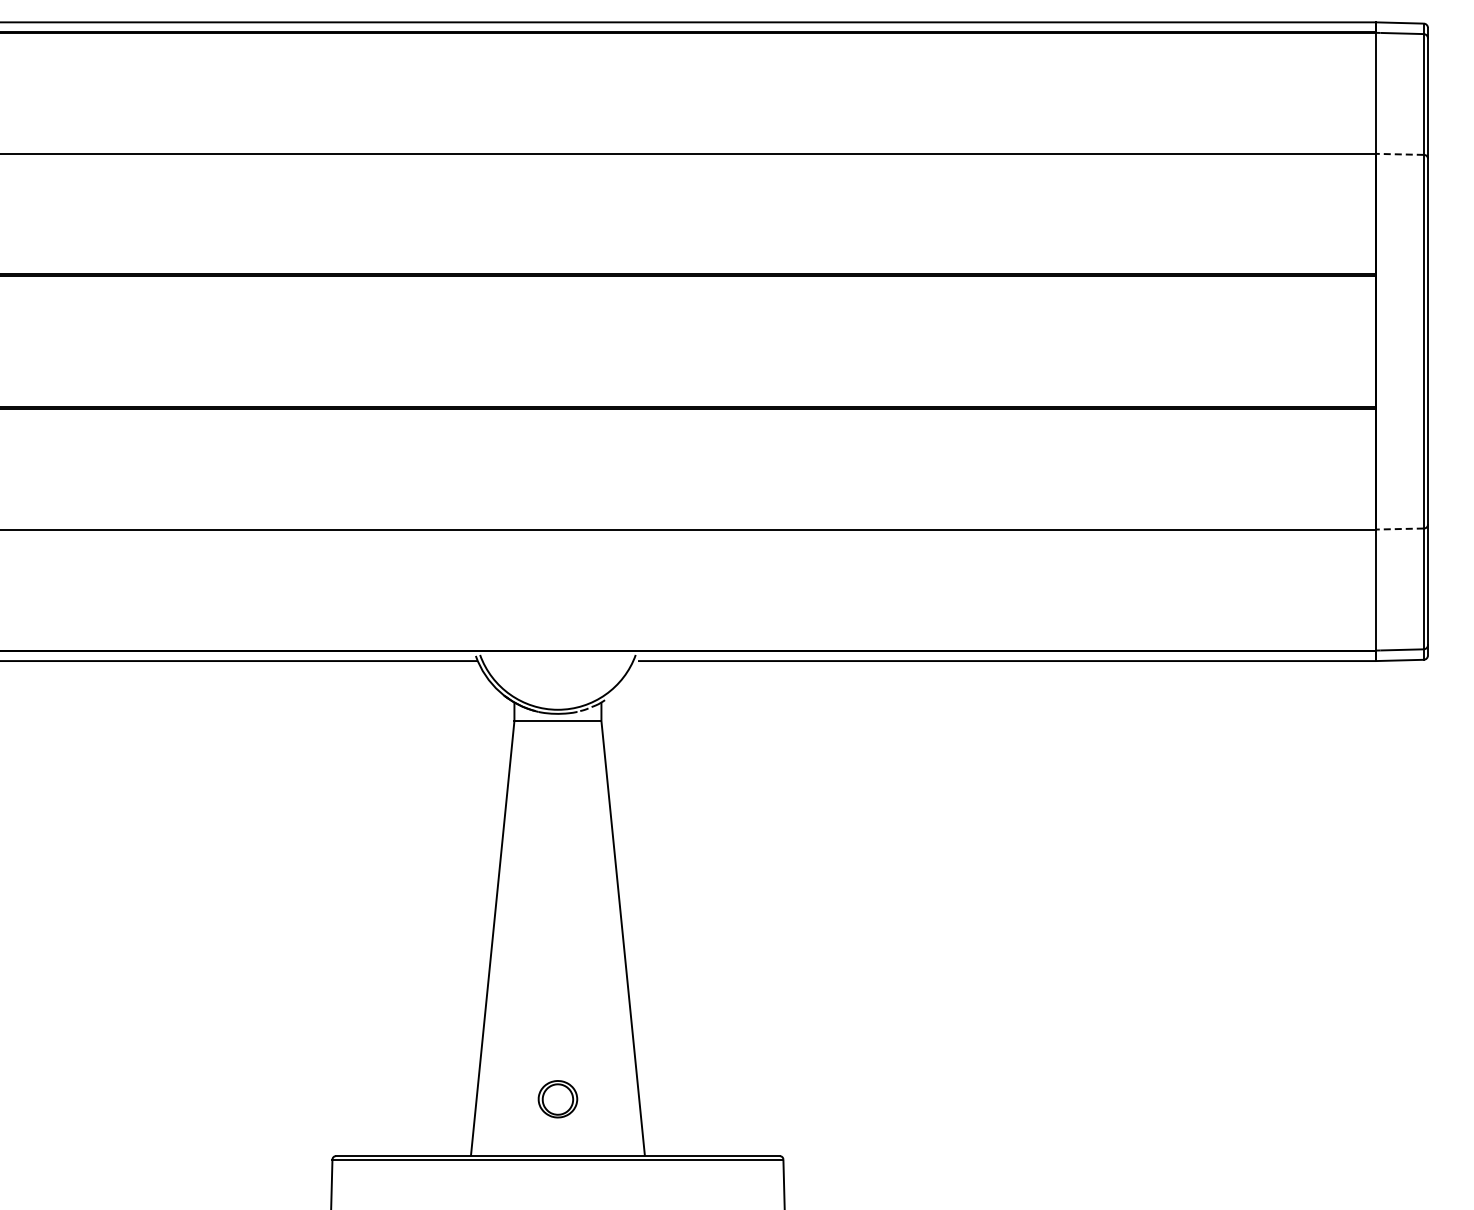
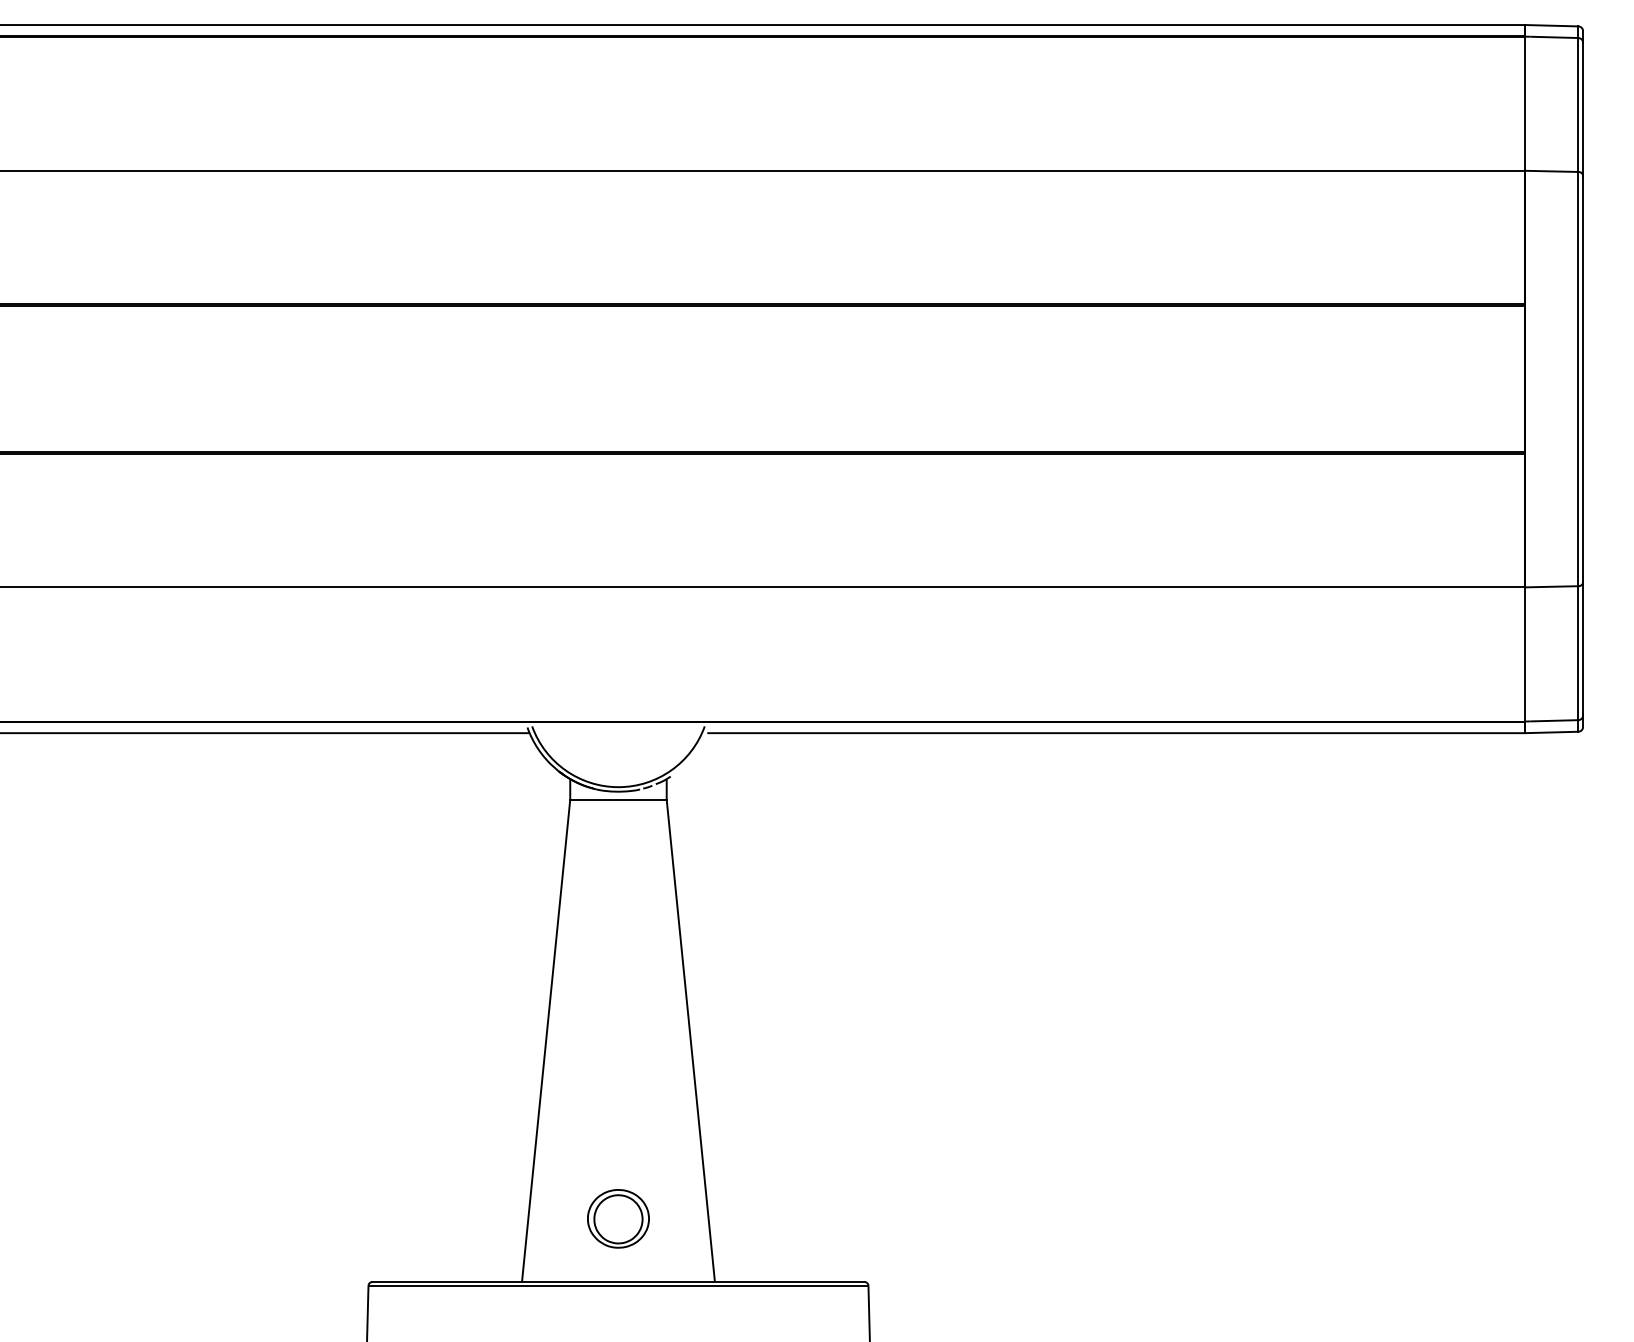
line: (1399, 154) -> (1551, 171), dashed -> solid
line: (1399, 529) -> (1551, 587), dashed -> solid
part: (557, 1099) -> (617, 1219), size x1.43

